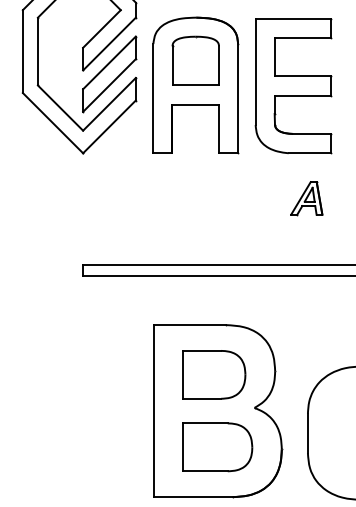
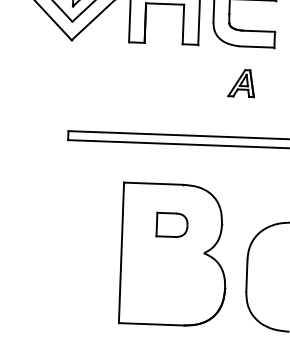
part: (306, 198) -> (241, 83), moved
part: (214, 374) -> (172, 224), size x0.6
part: (217, 447) -> (172, 284), removed

